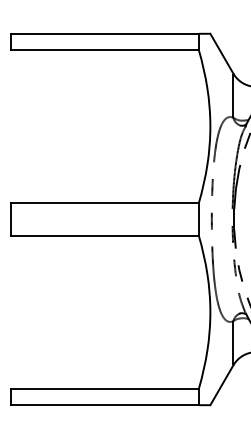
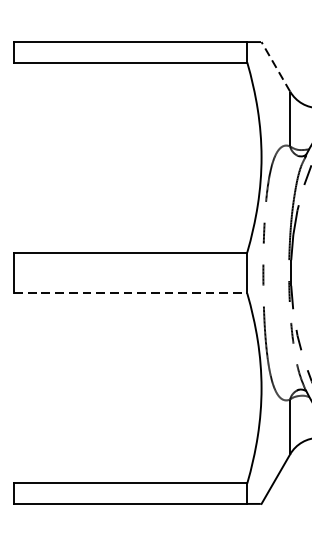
line: (221, 53) -> (275, 66), solid -> dashed
line: (105, 235) -> (131, 292), solid -> dashed

